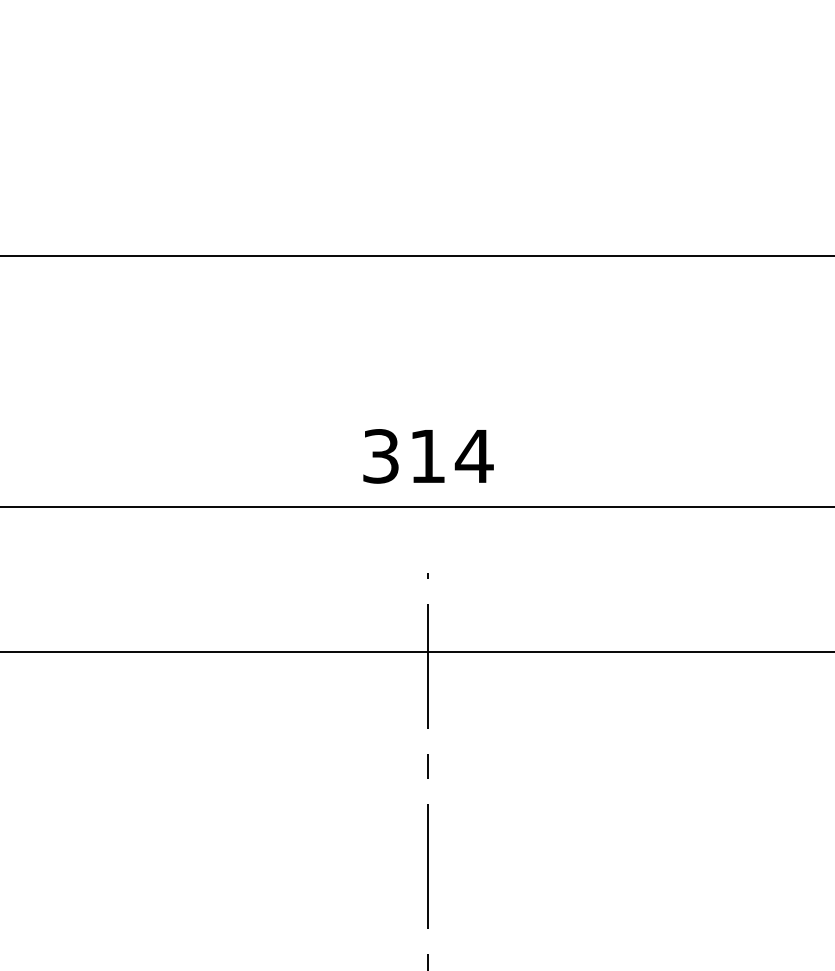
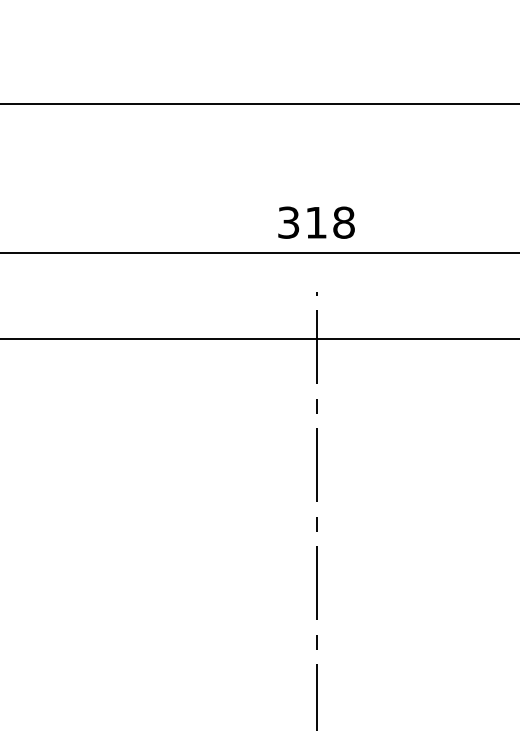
text: (473, 455) -> (343, 222), 314 -> 318

